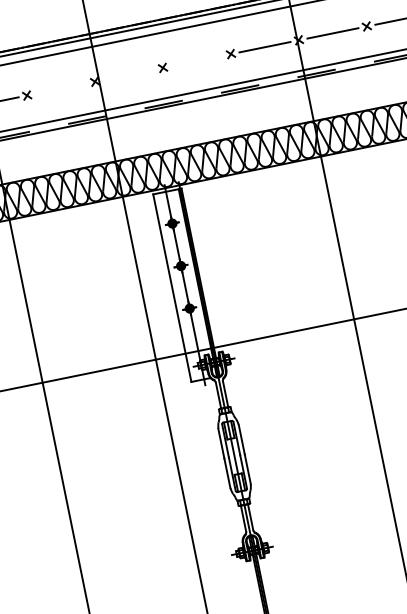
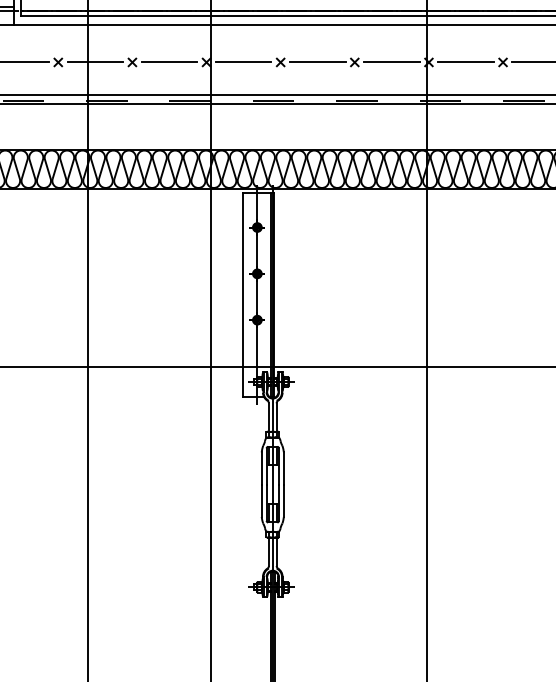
line: (196, 61) -> (317, 62), added
line: (128, 74) -> (243, 62), added
line: (61, 88) -> (169, 62), added

